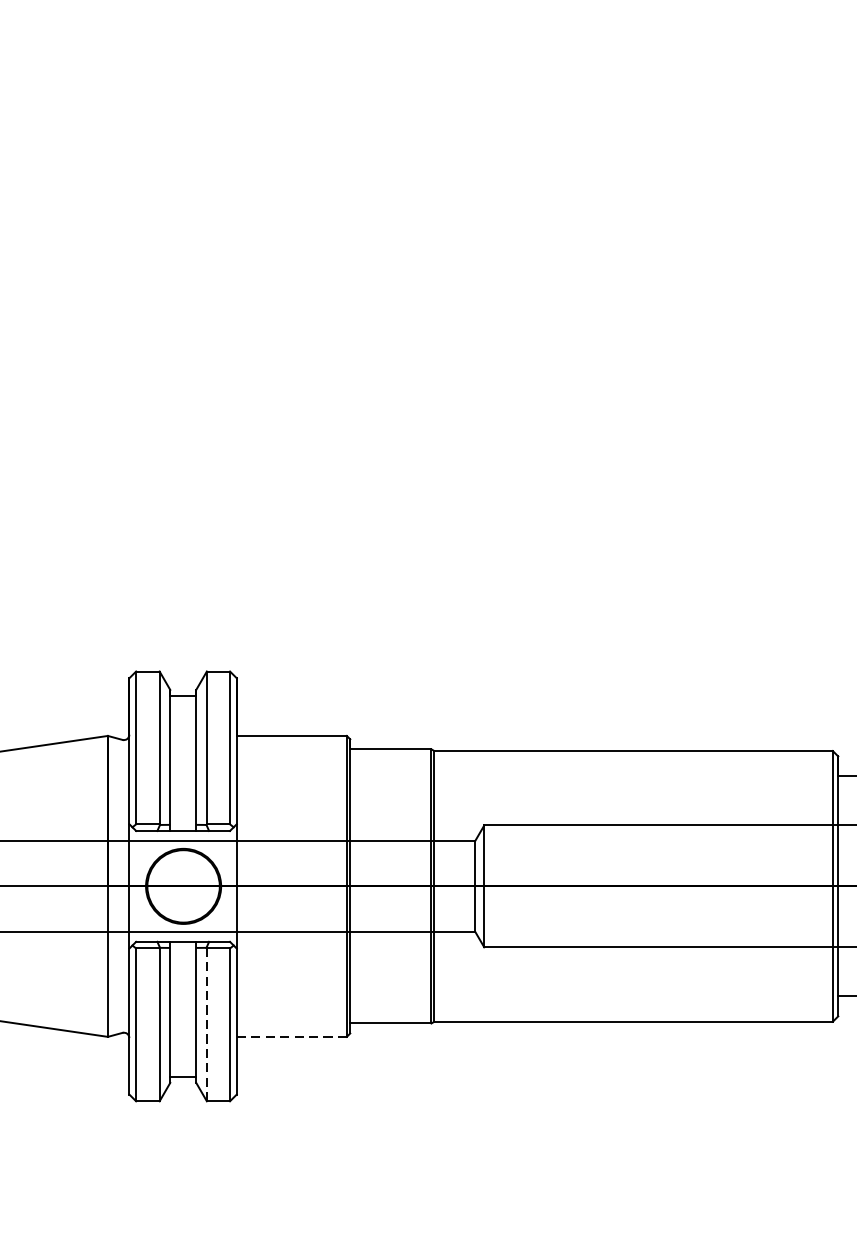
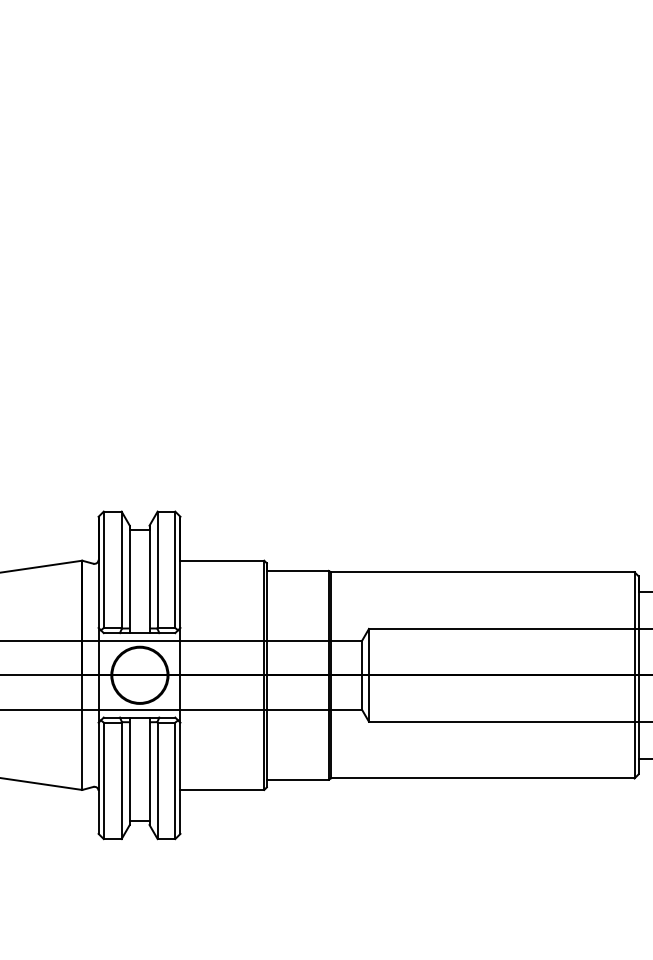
line: (206, 1024) -> (157, 780), dashed -> solid
line: (291, 1036) -> (222, 789), dashed -> solid

